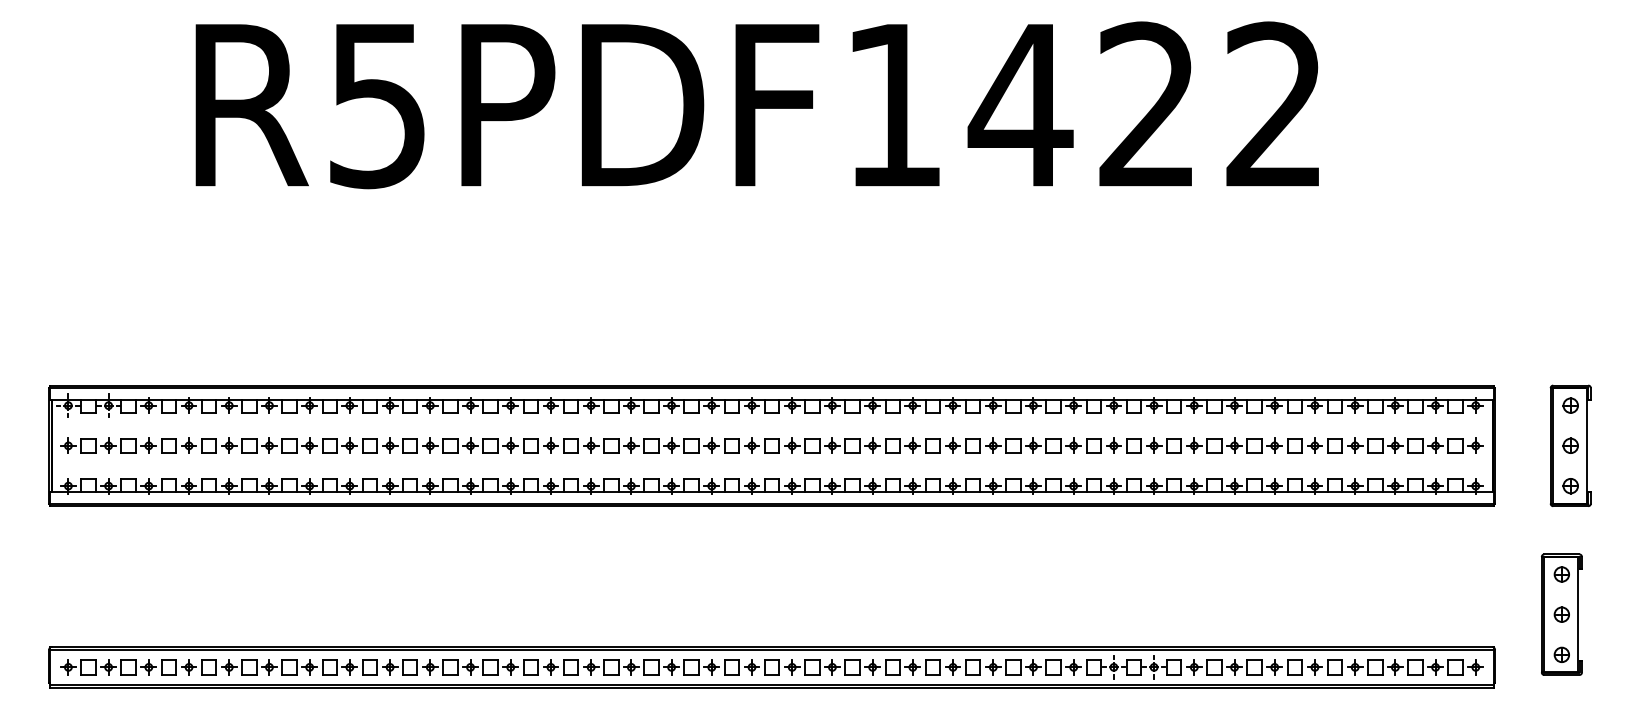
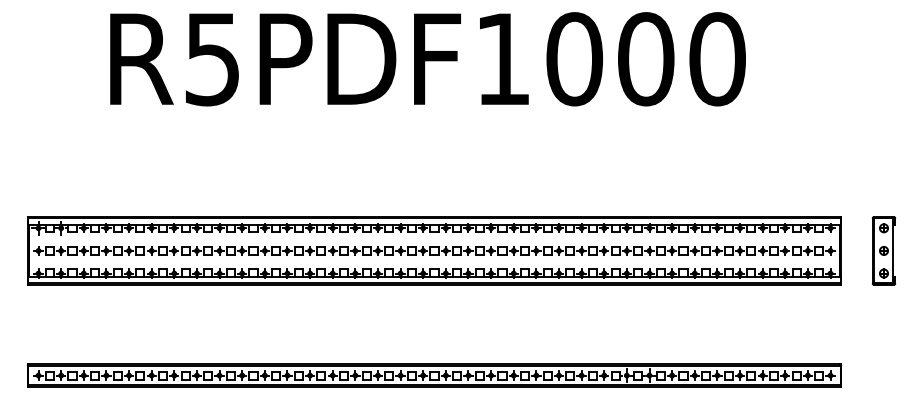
text: (1145, 105) -> (644, 59), R5PDF1422 -> R5PDF1000
part: (1562, 613) -> (879, 345), removed

